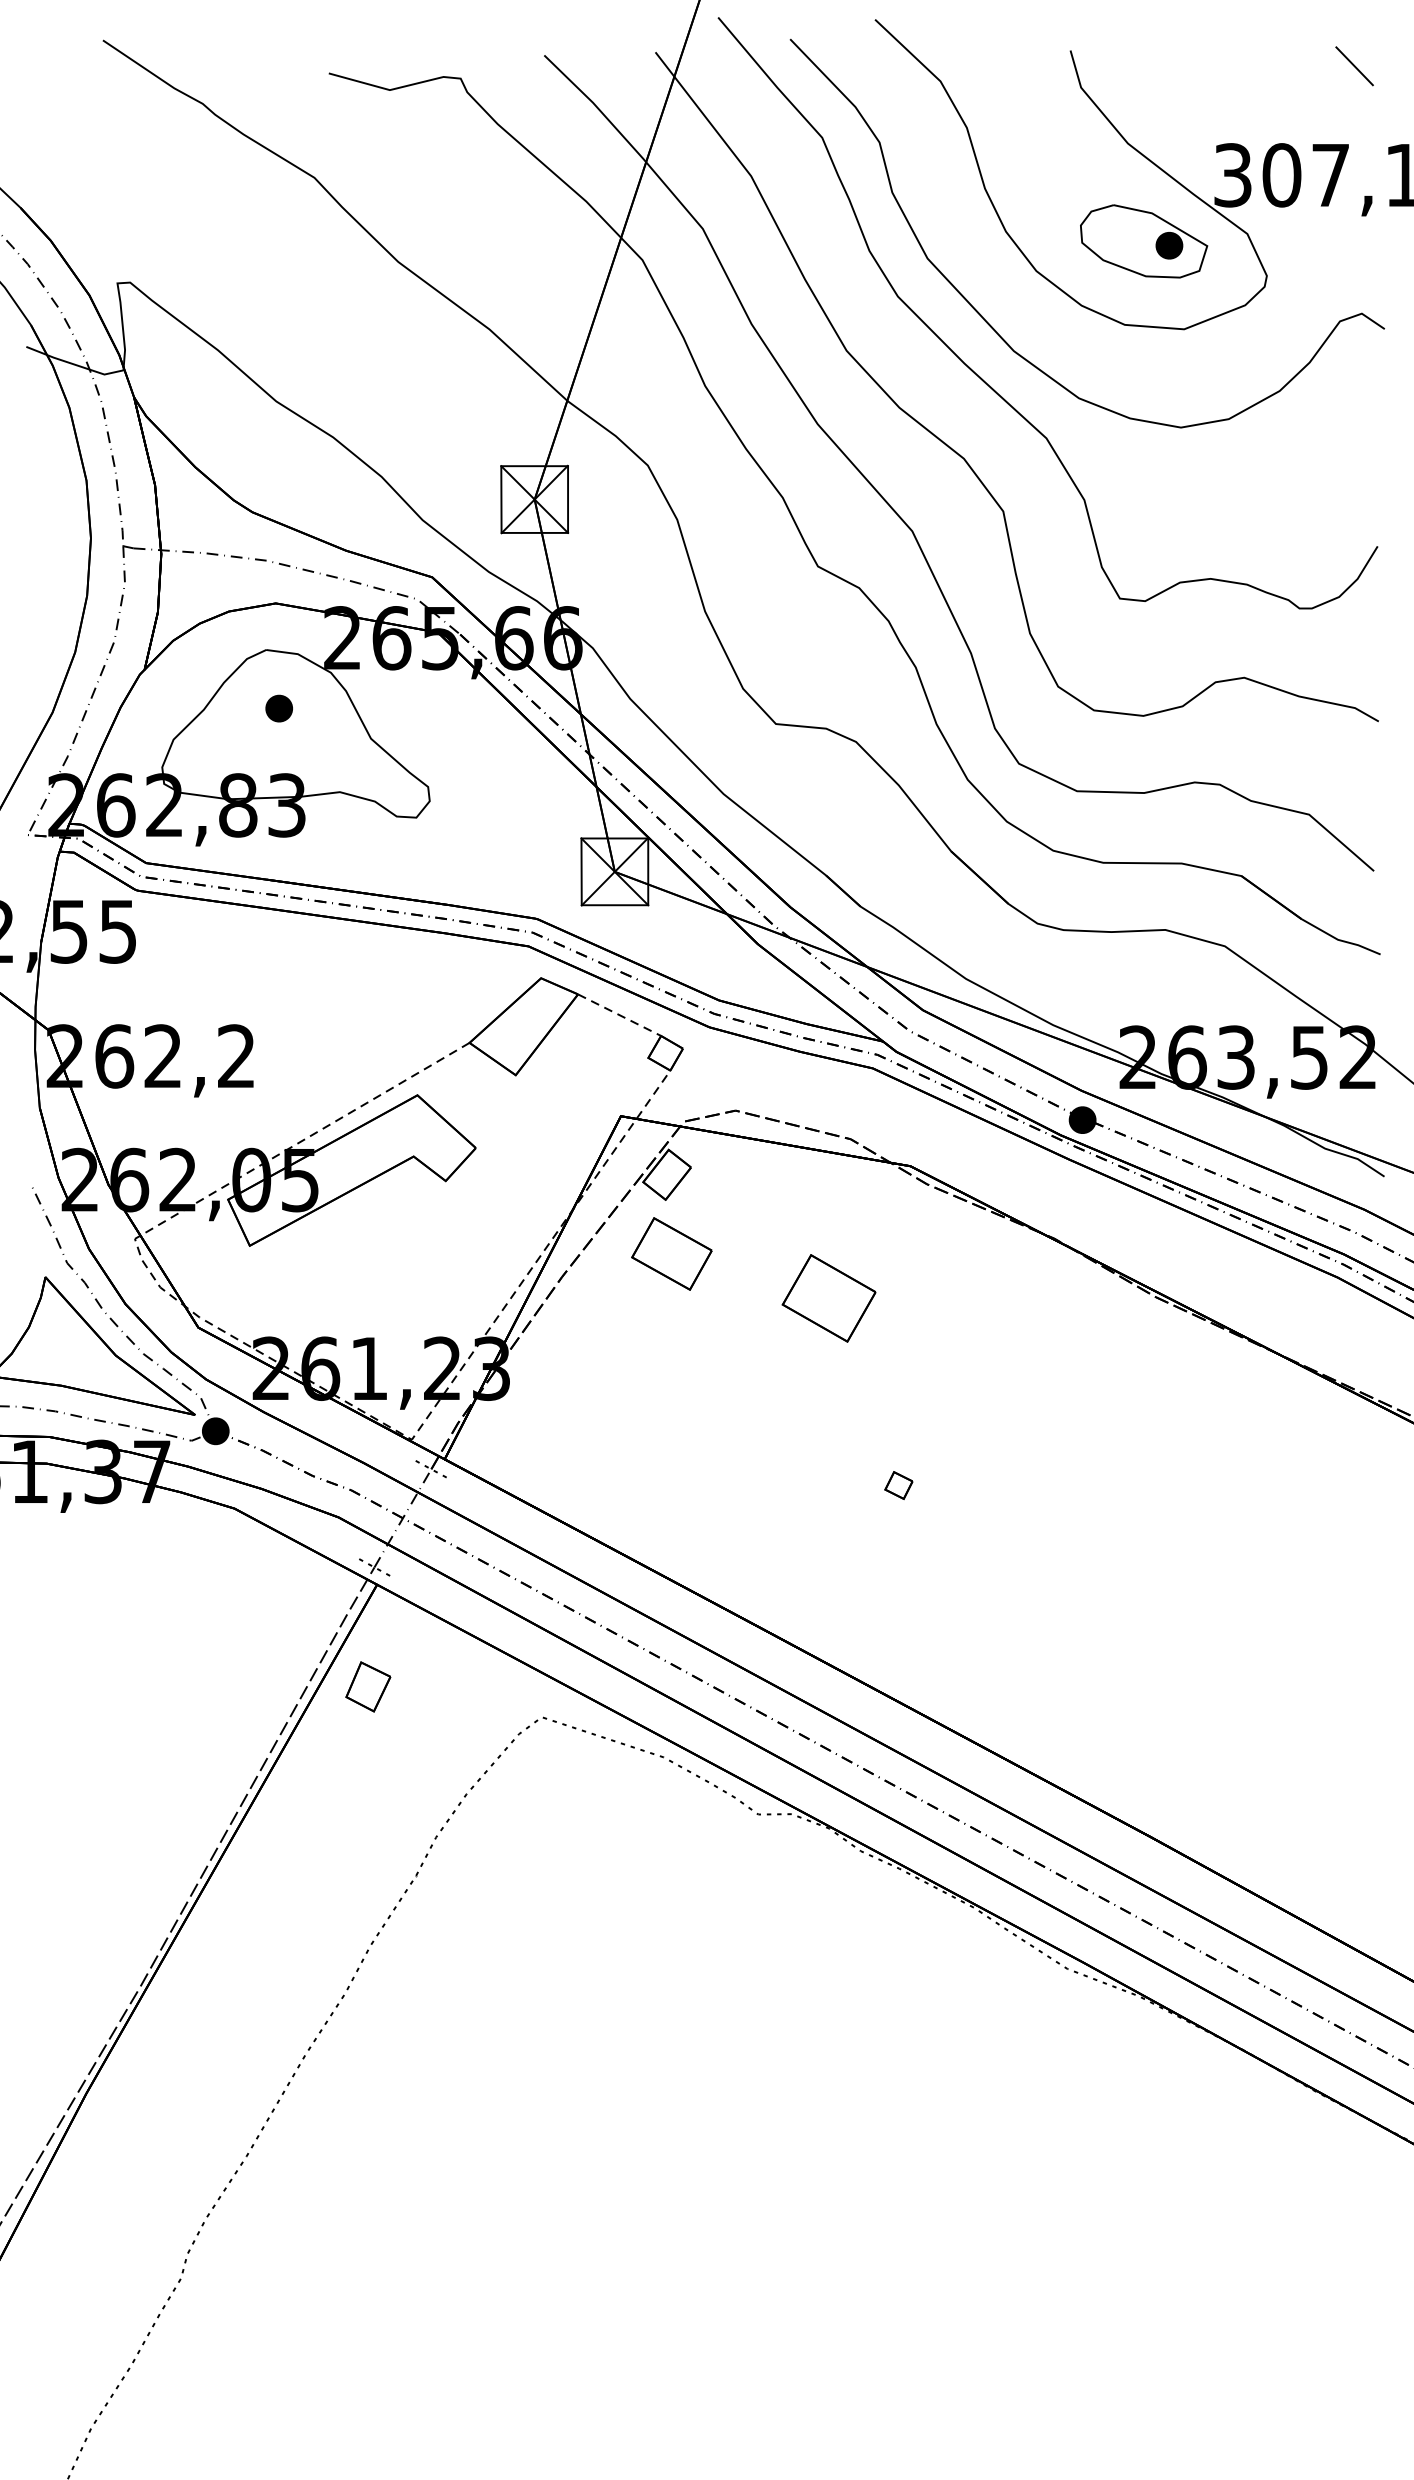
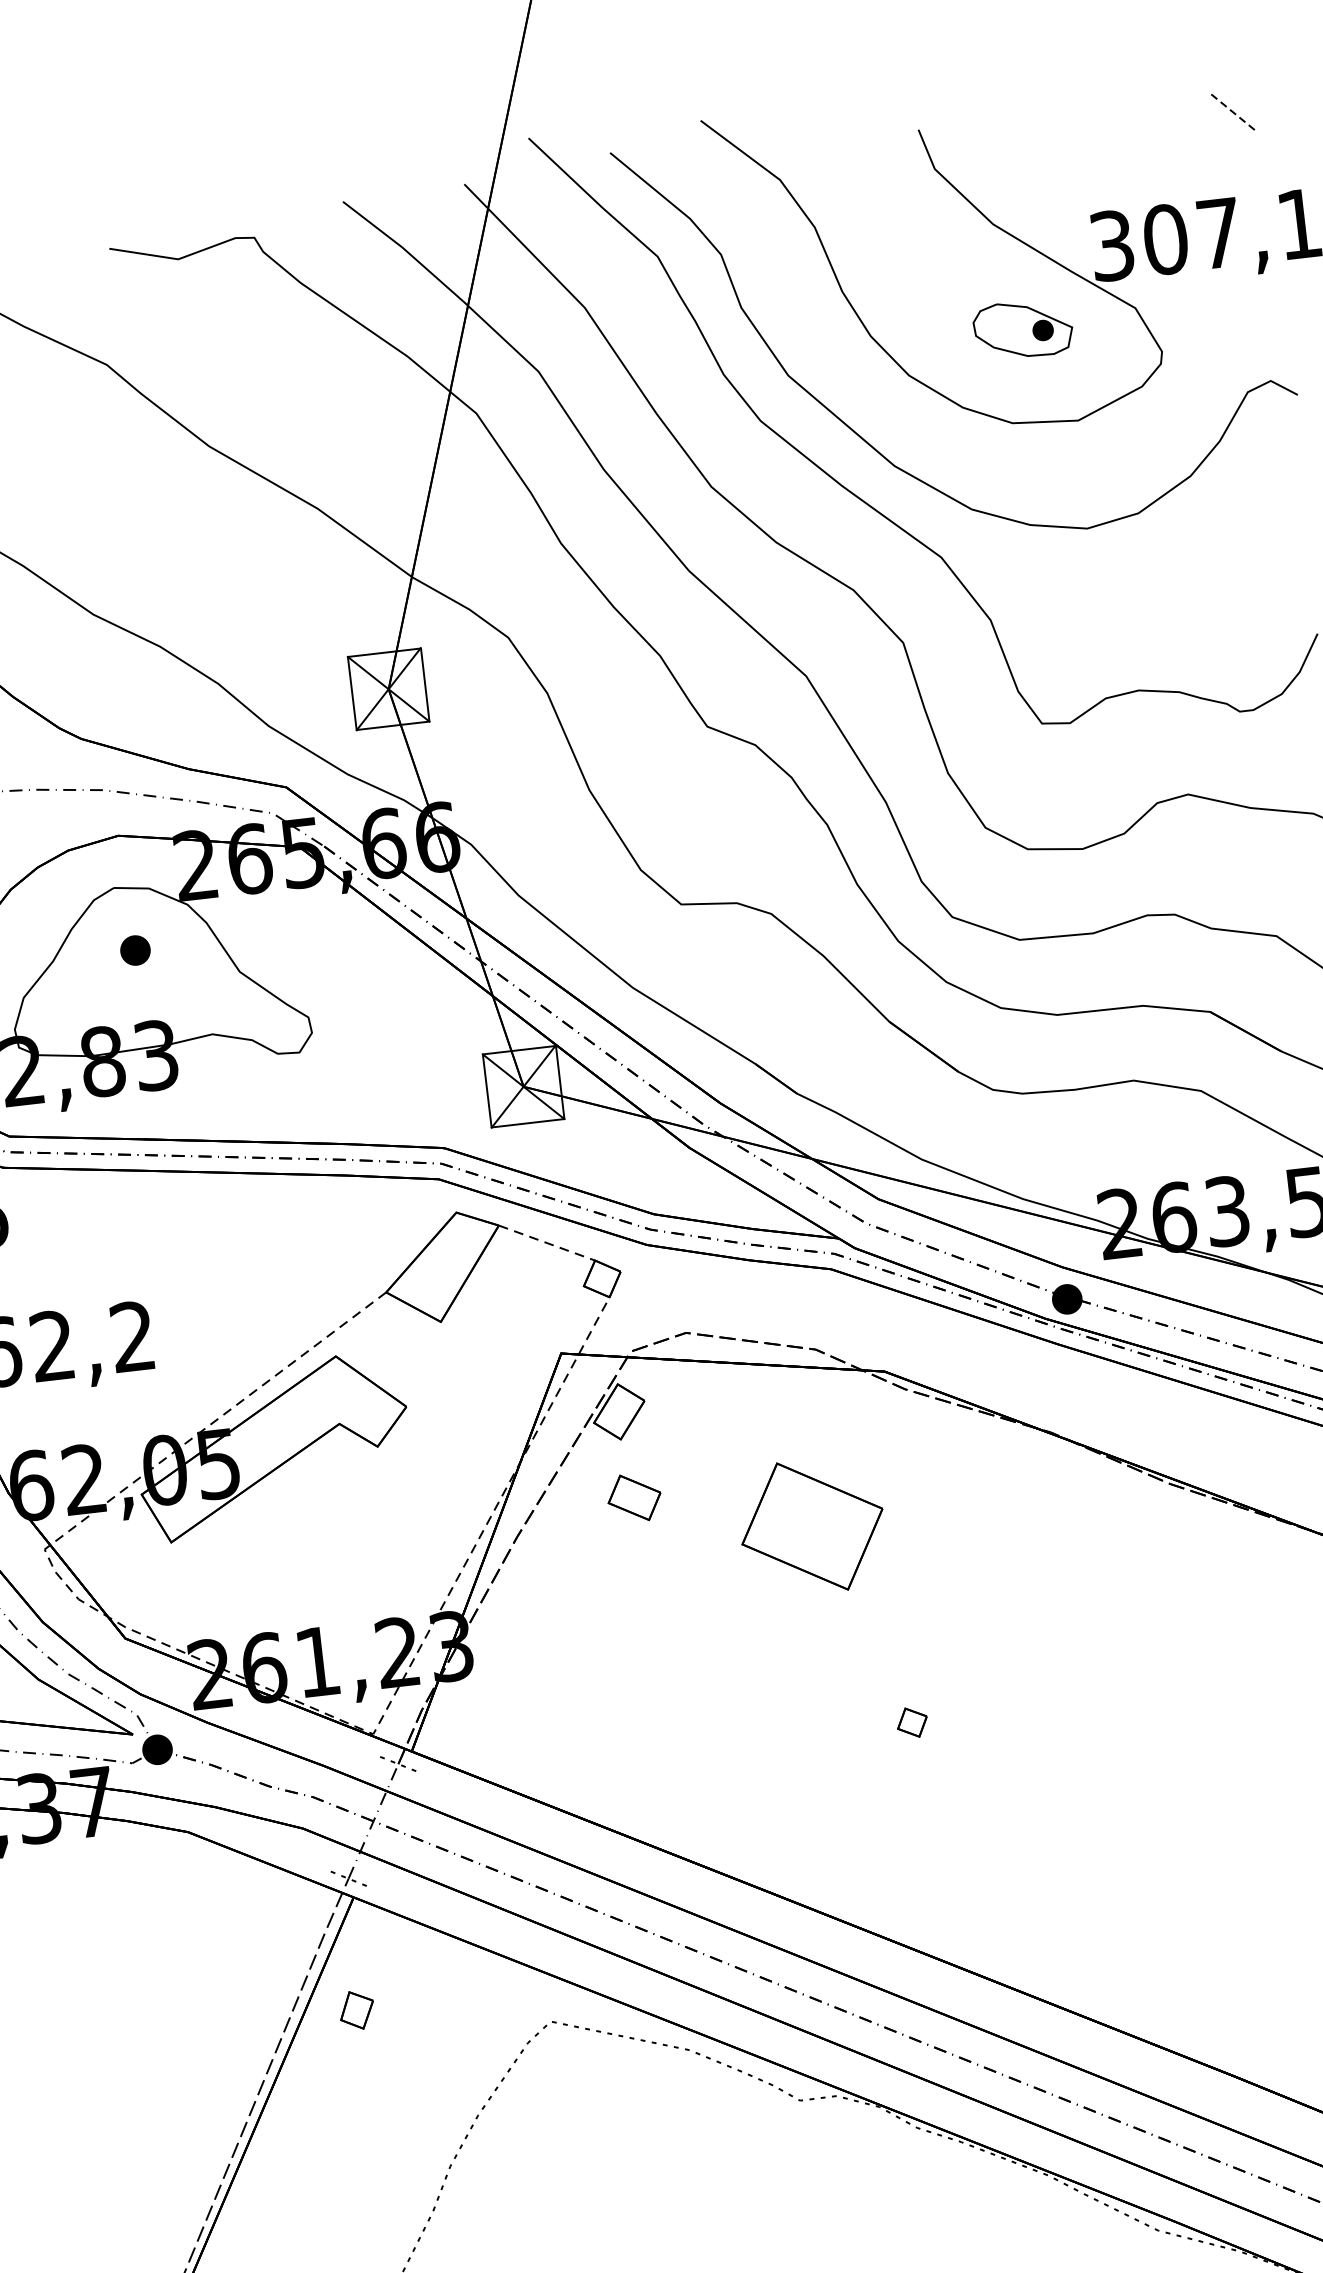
line: (1354, 65) -> (1231, 110), solid -> dashed
part: (1144, 241) -> (1023, 329), size x0.7
part: (671, 1253) -> (634, 1497), size x0.6
part: (828, 1298) -> (811, 1526), size x1.4
part: (368, 1686) -> (357, 2009), size x0.7

